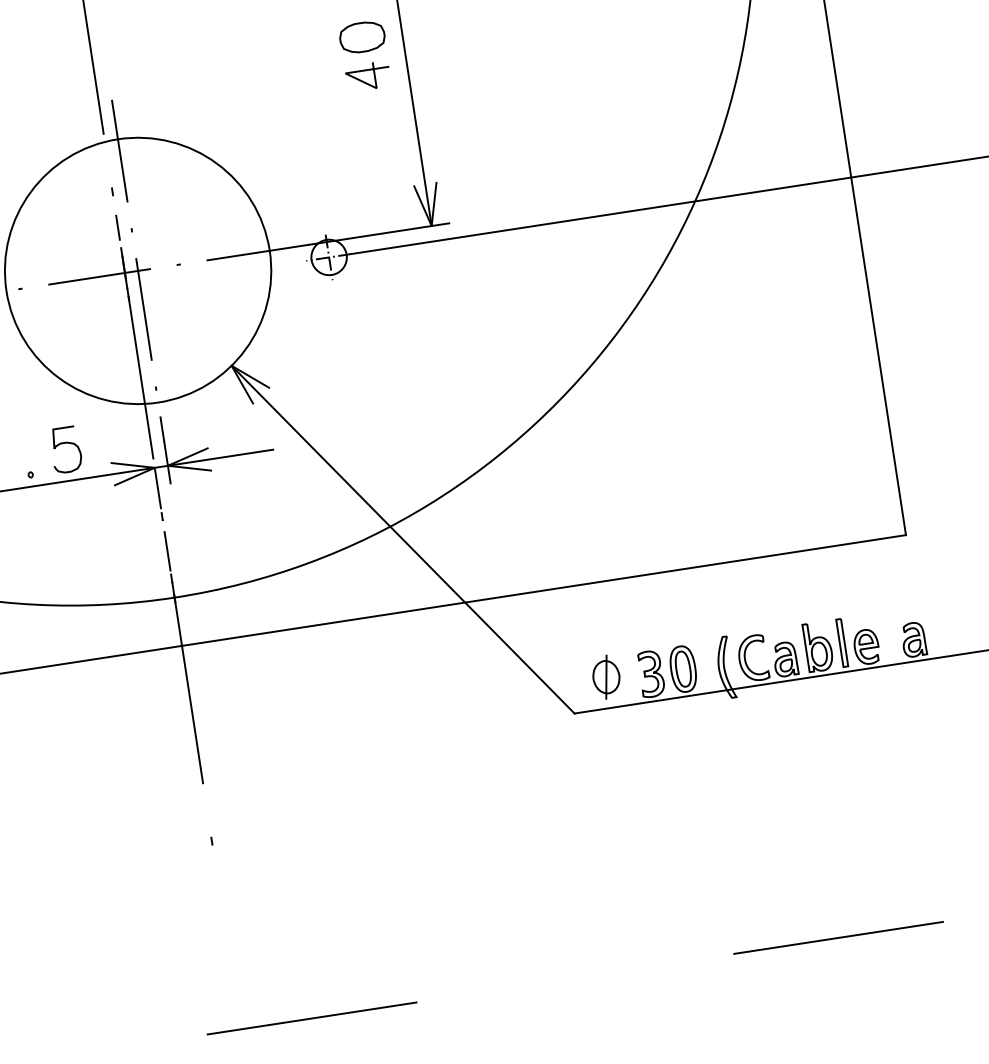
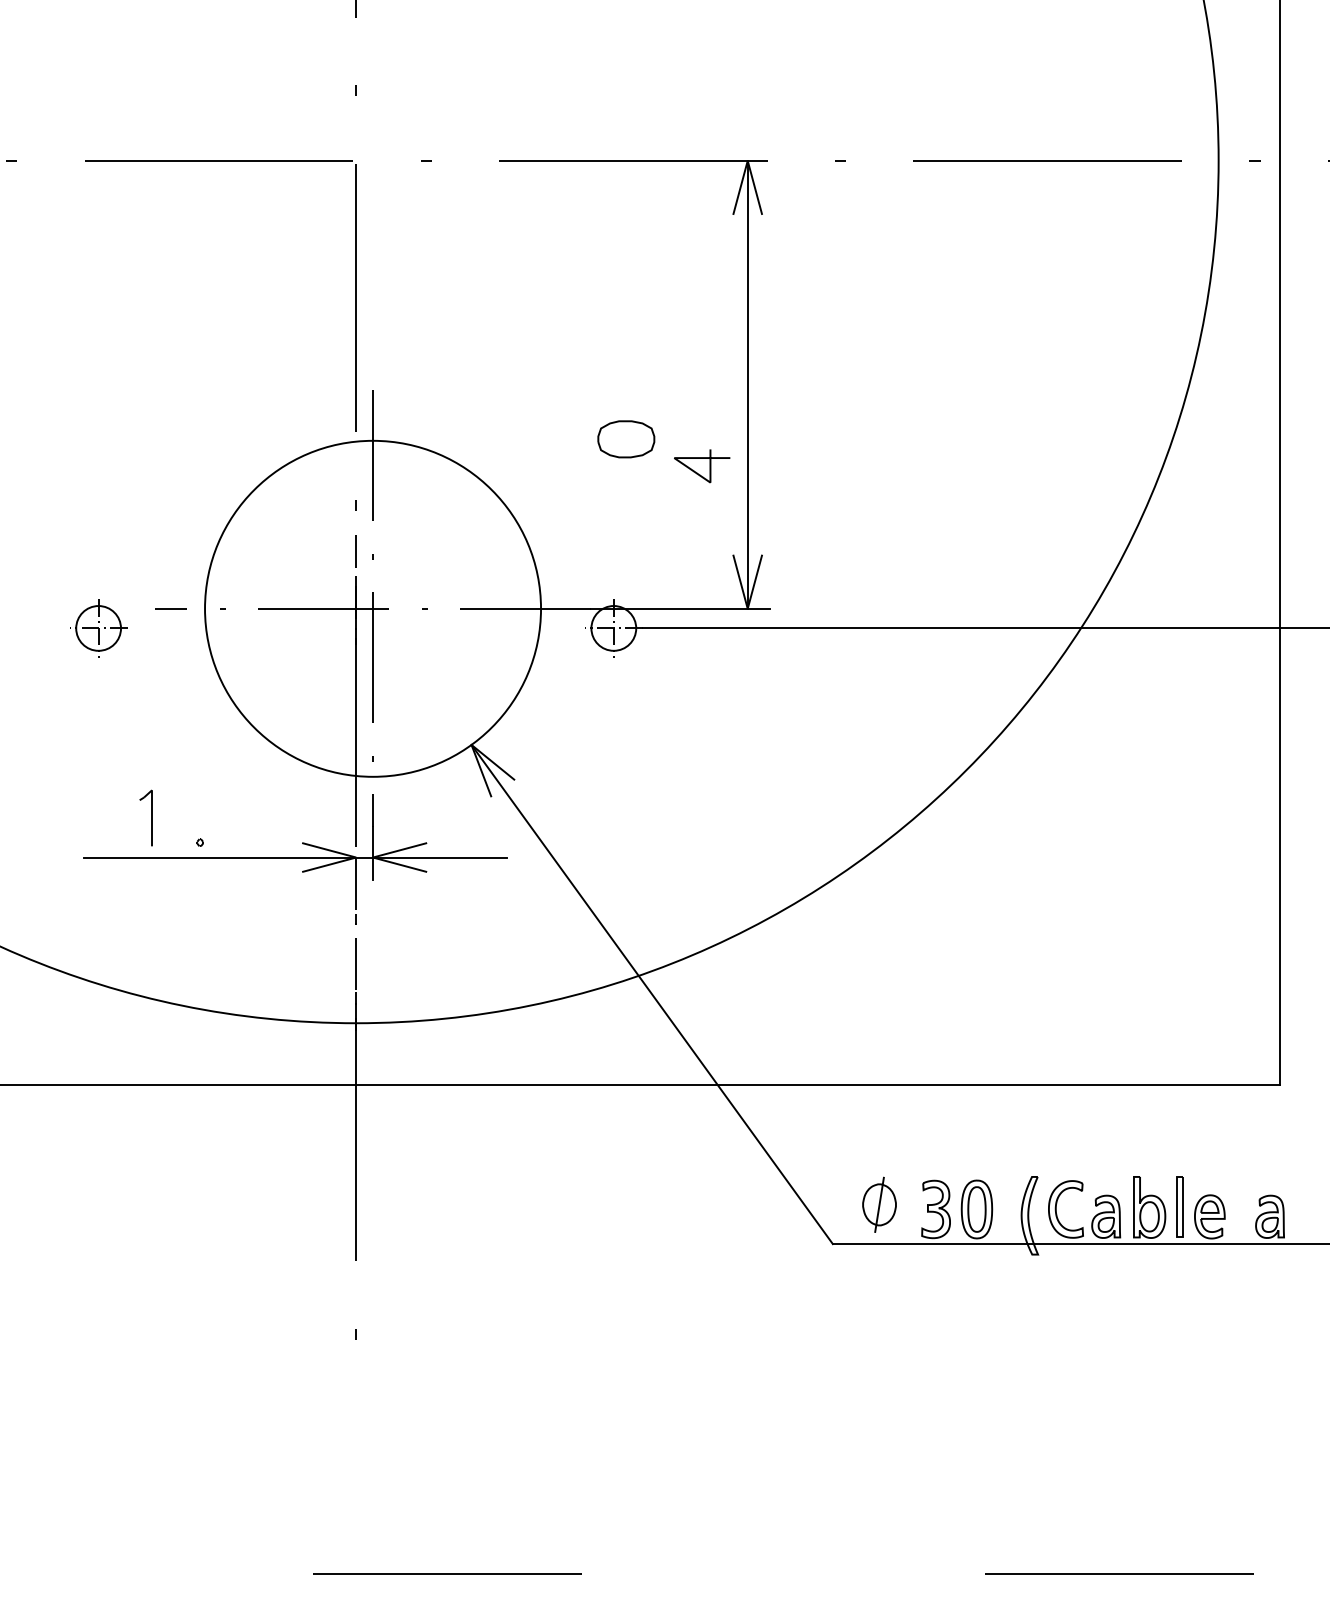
part: (362, 37) -> (626, 439), moved
line: (374, 75) -> (709, 466), moved
curve: (64, 443) -> (248, 810), removed

